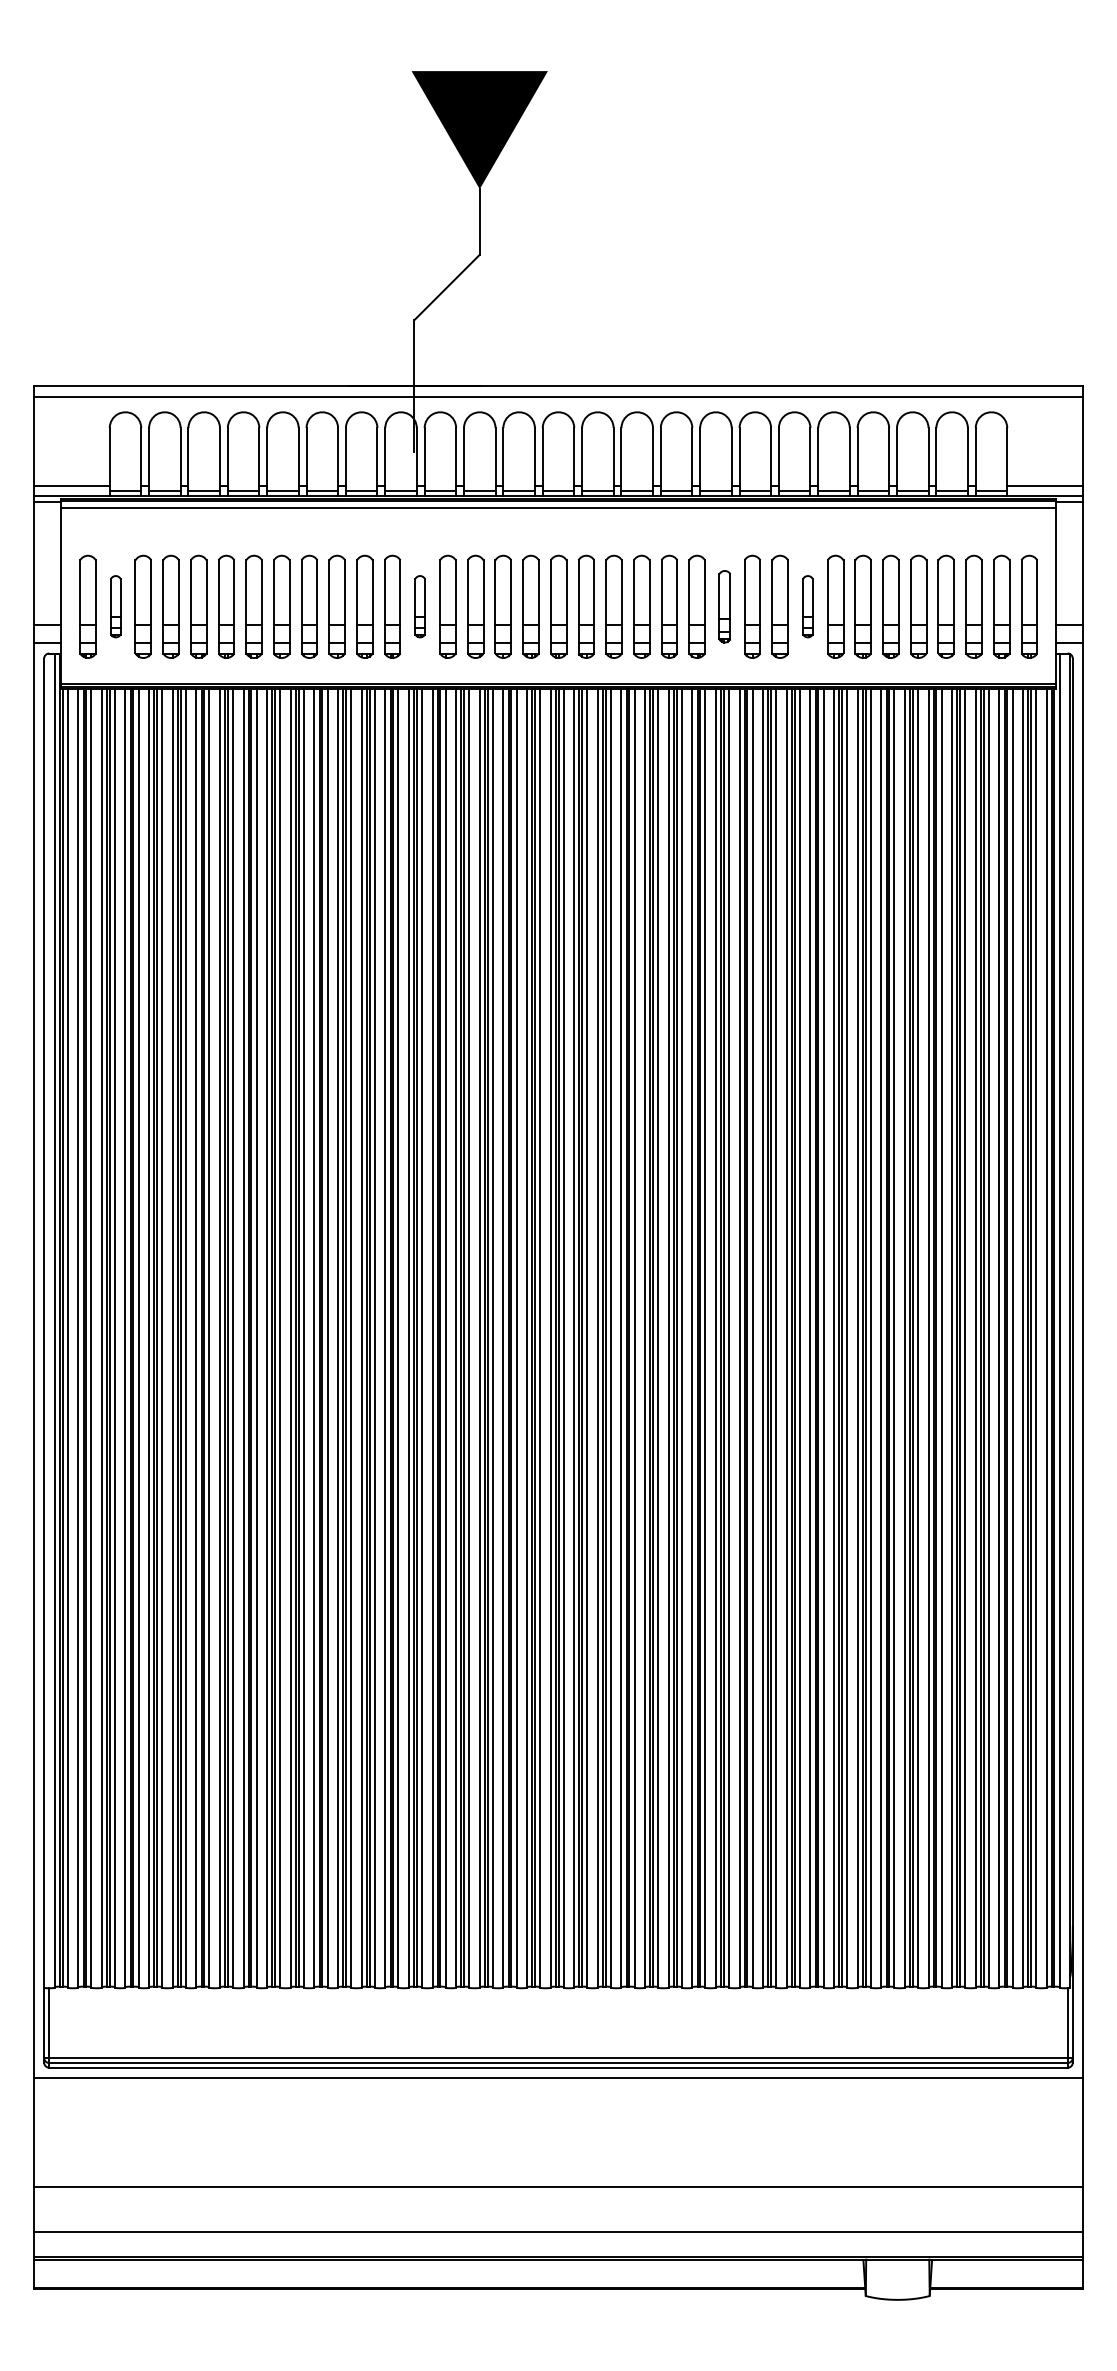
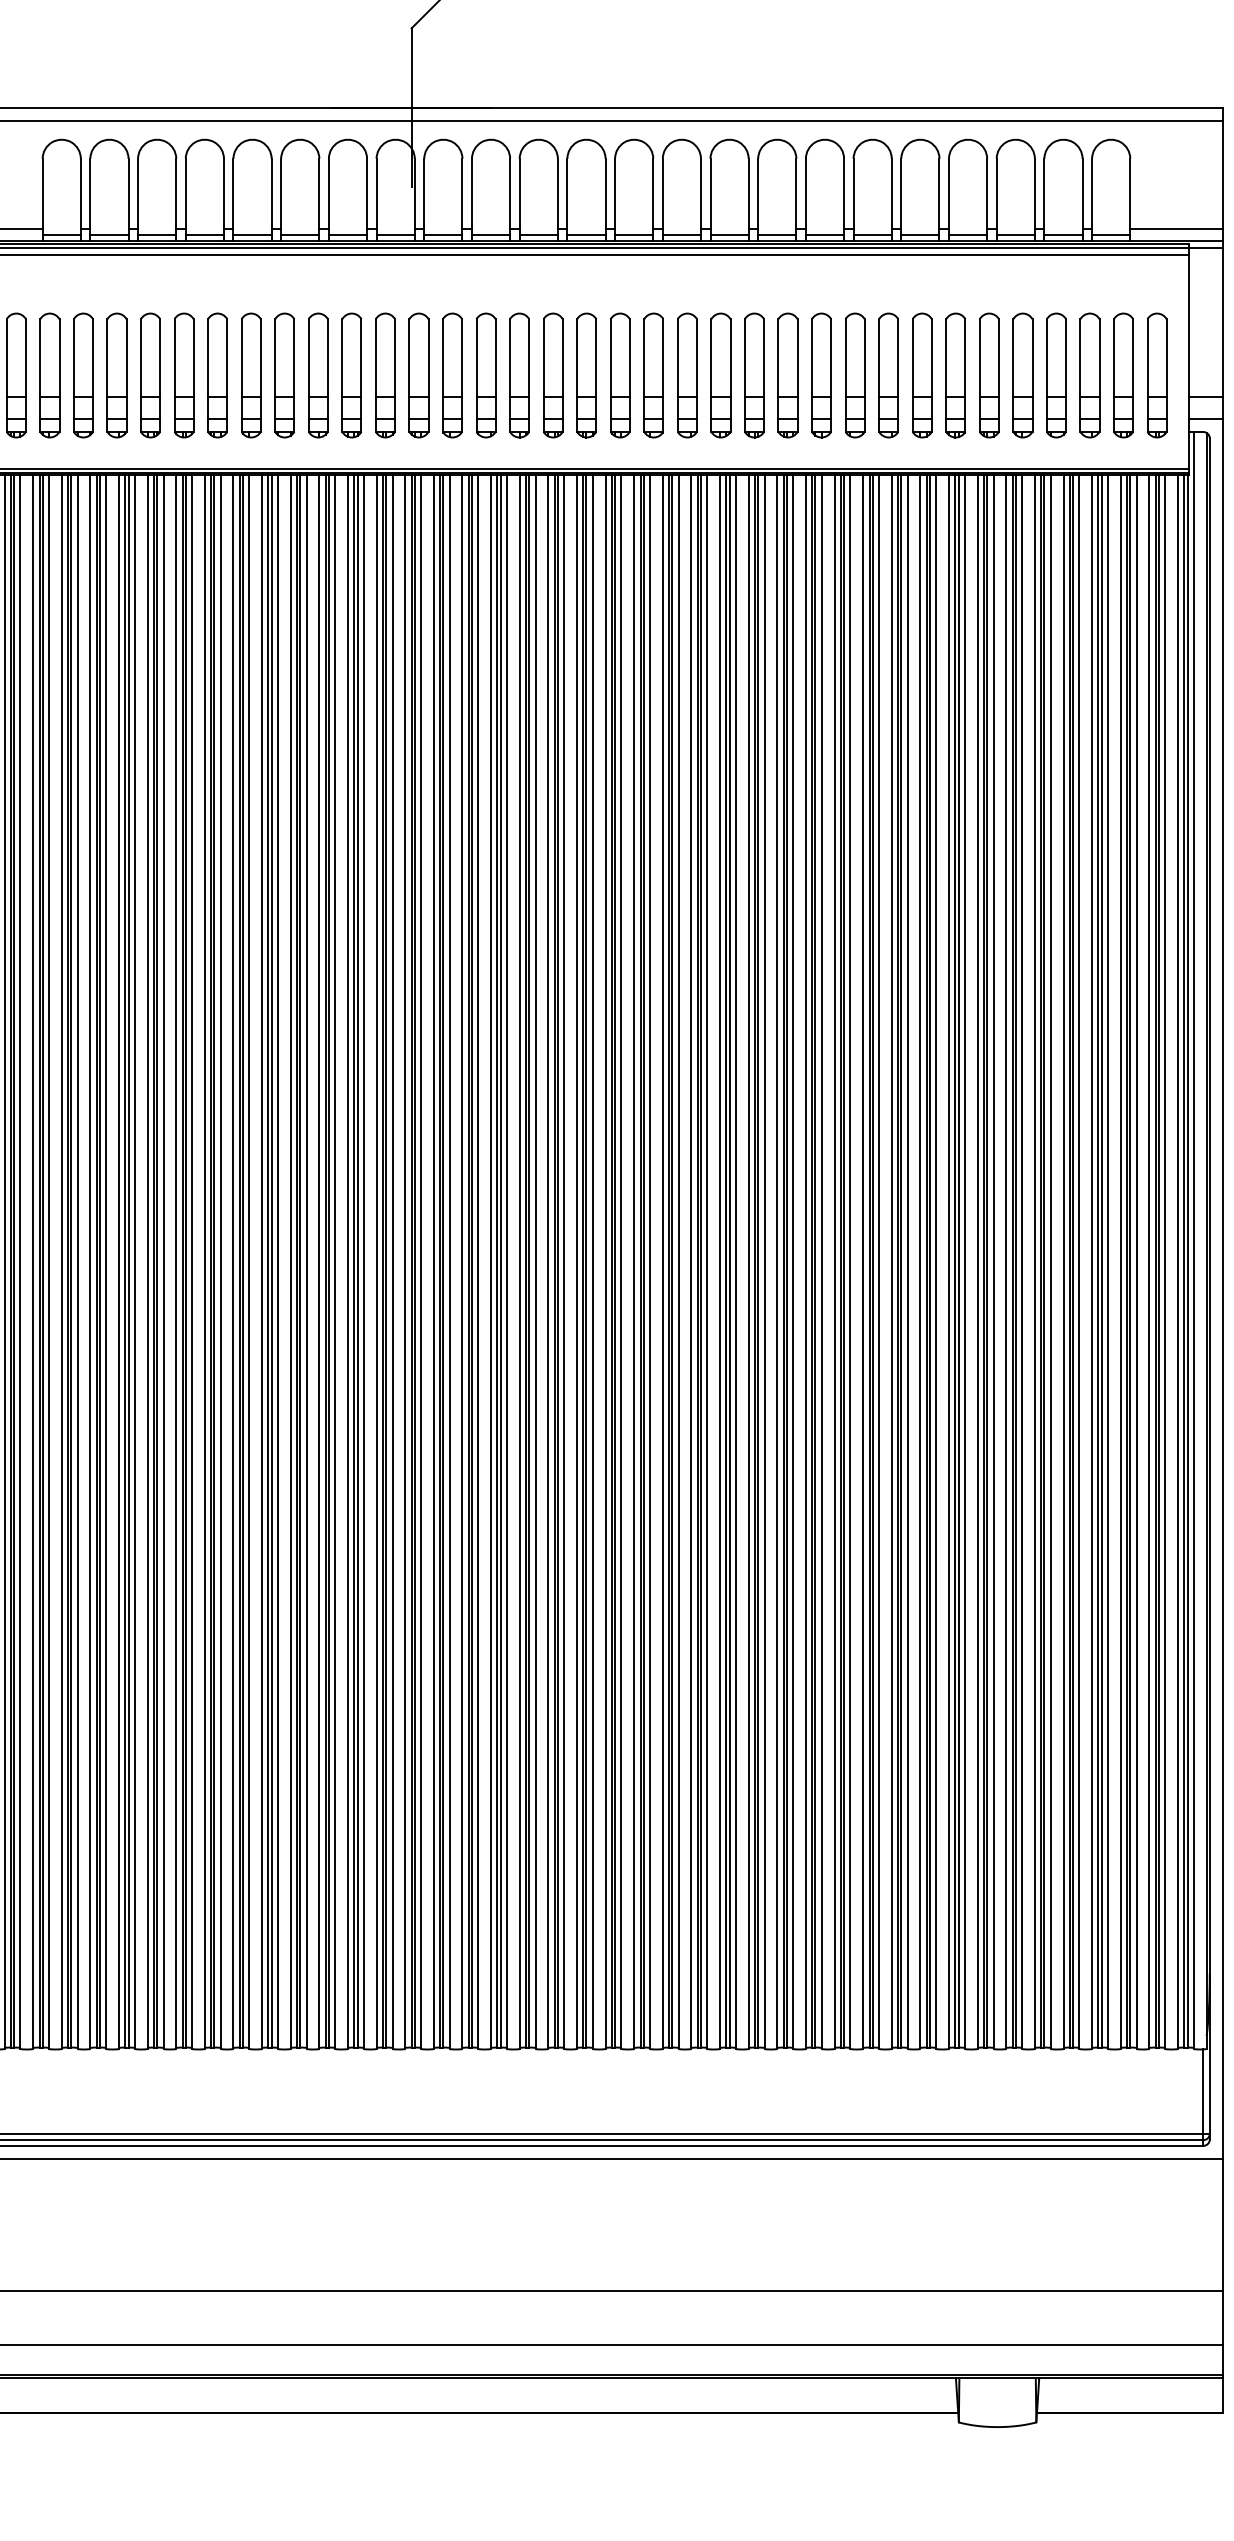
part: (115, 606) -> (49, 375), size x1.67
part: (419, 606) -> (418, 375), size x1.67
part: (724, 606) -> (787, 375), size x1.43
part: (807, 606) -> (888, 375), size x1.67

